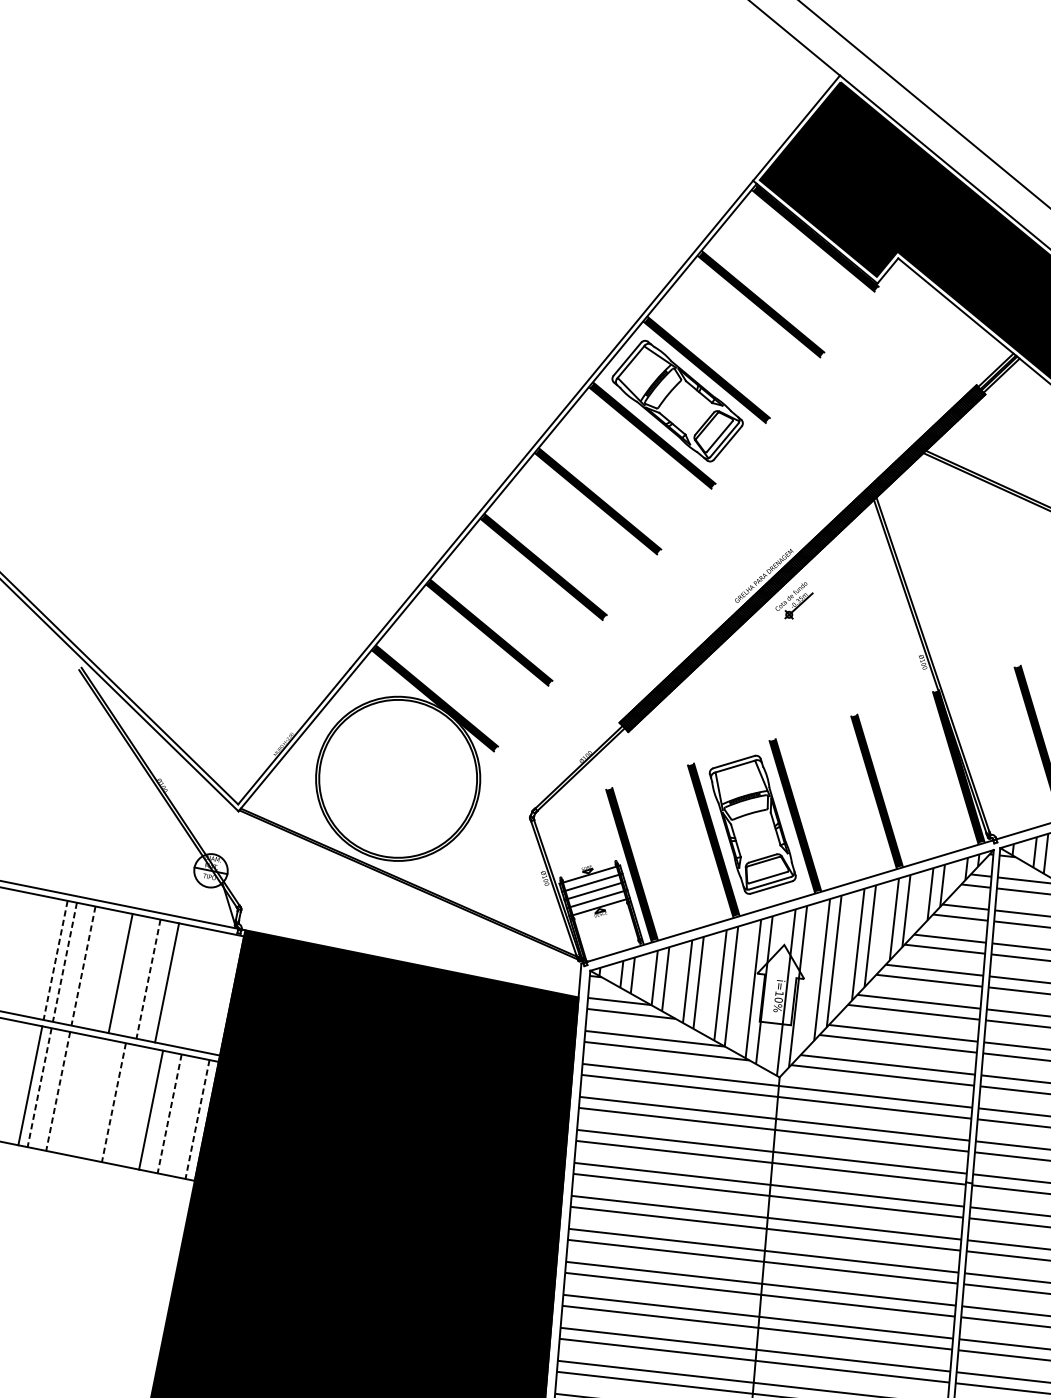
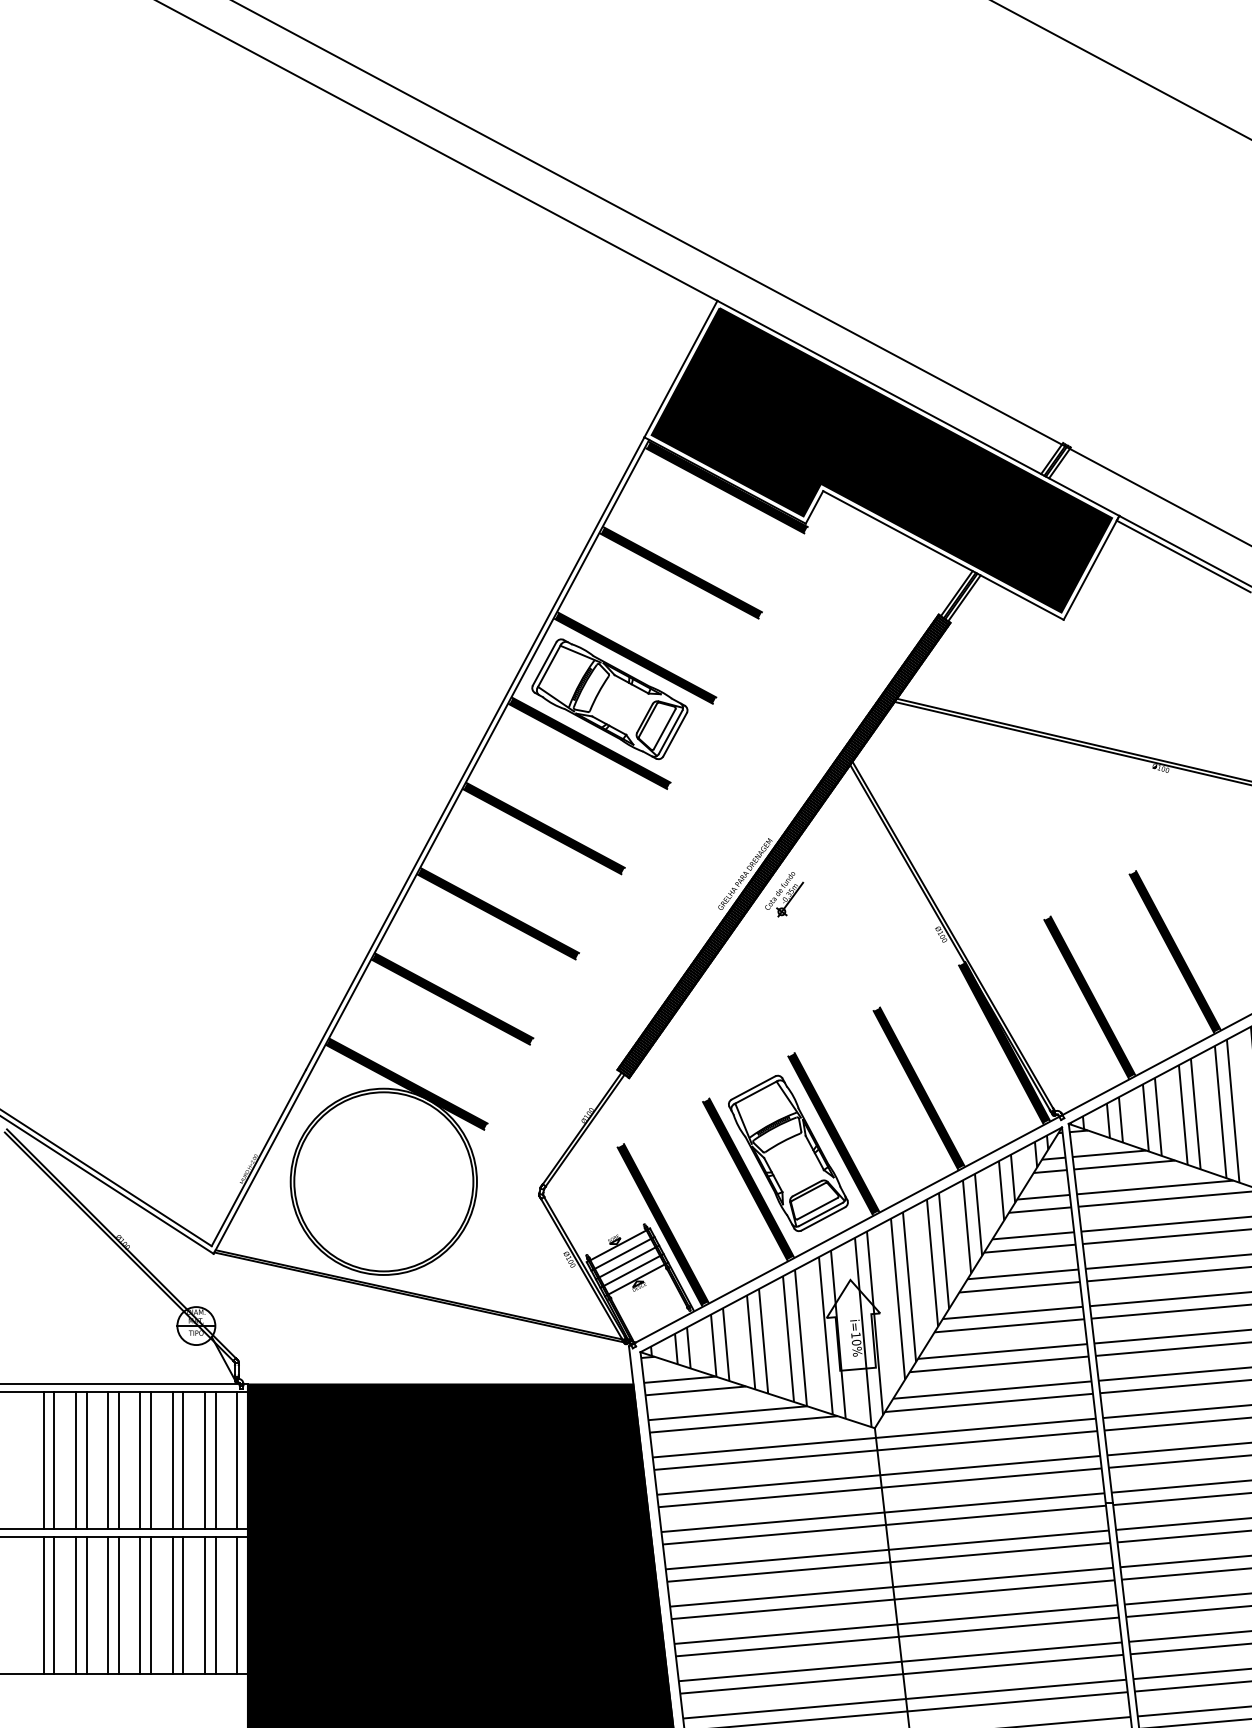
line: (55, 960) -> (43, 1460), dashed -> solid
line: (64, 962) -> (54, 1460), dashed -> solid
line: (83, 965) -> (75, 1460), dashed -> solid
line: (92, 967) -> (86, 1460), added
line: (111, 971) -> (108, 1460), added
line: (139, 977) -> (140, 1460), added
line: (148, 979) -> (151, 1460), dashed -> solid
line: (176, 984) -> (183, 1460), added
line: (194, 988) -> (204, 1460), added
line: (204, 990) -> (215, 1460), added
line: (223, 994) -> (237, 1460), added
line: (39, 1087) -> (54, 1605), dashed -> solid
line: (57, 1091) -> (75, 1605), dashed -> solid
line: (67, 1093) -> (86, 1605), added
line: (86, 1097) -> (108, 1605), added
line: (94, 1098) -> (118, 1605), added
line: (114, 1102) -> (140, 1605), dashed -> solid
line: (123, 1104) -> (151, 1605), added
line: (141, 1108) -> (172, 1605), added
line: (169, 1113) -> (204, 1605), dashed -> solid
line: (178, 1115) -> (215, 1605), added
line: (197, 1119) -> (237, 1605), dashed -> solid

